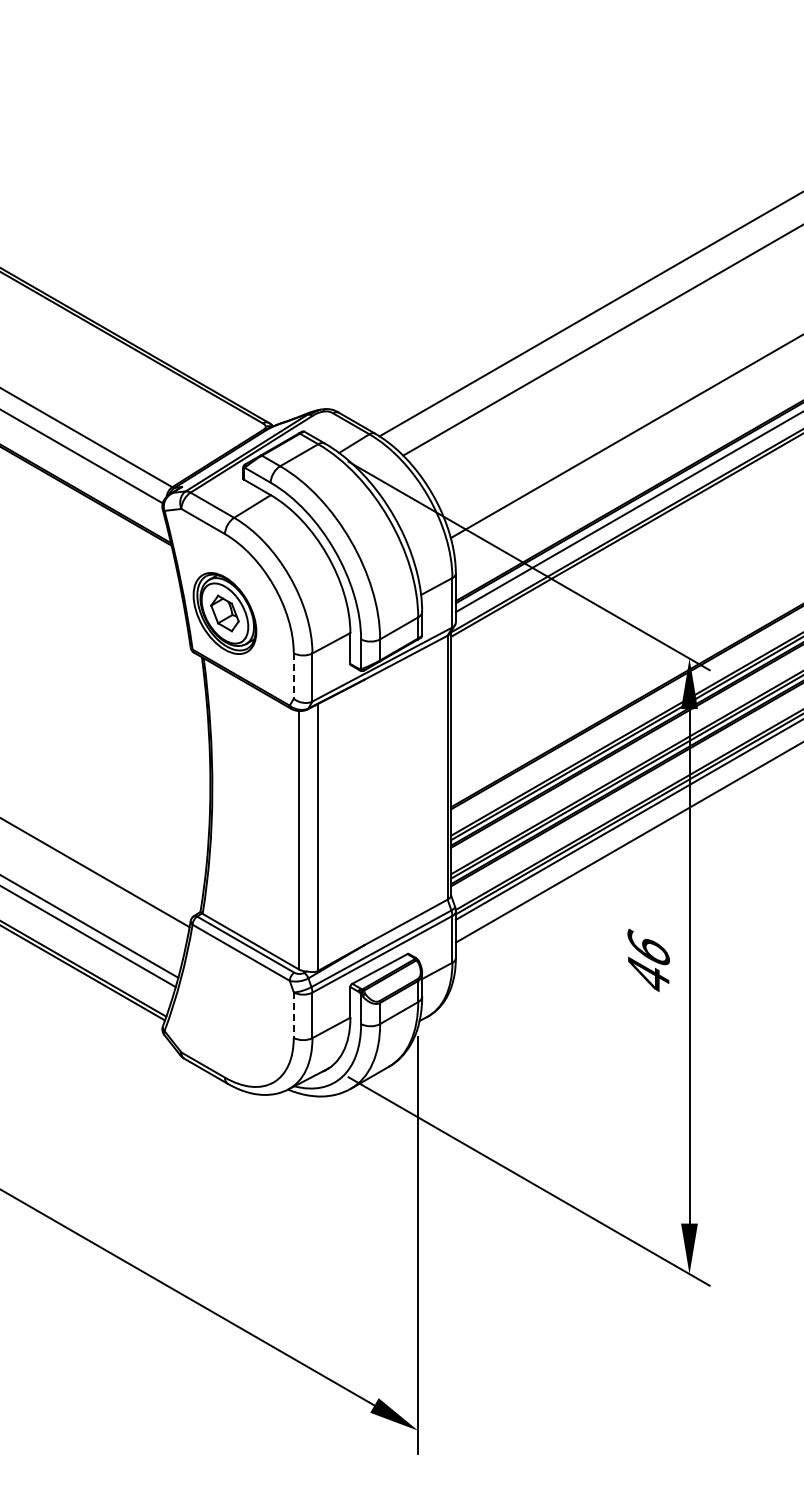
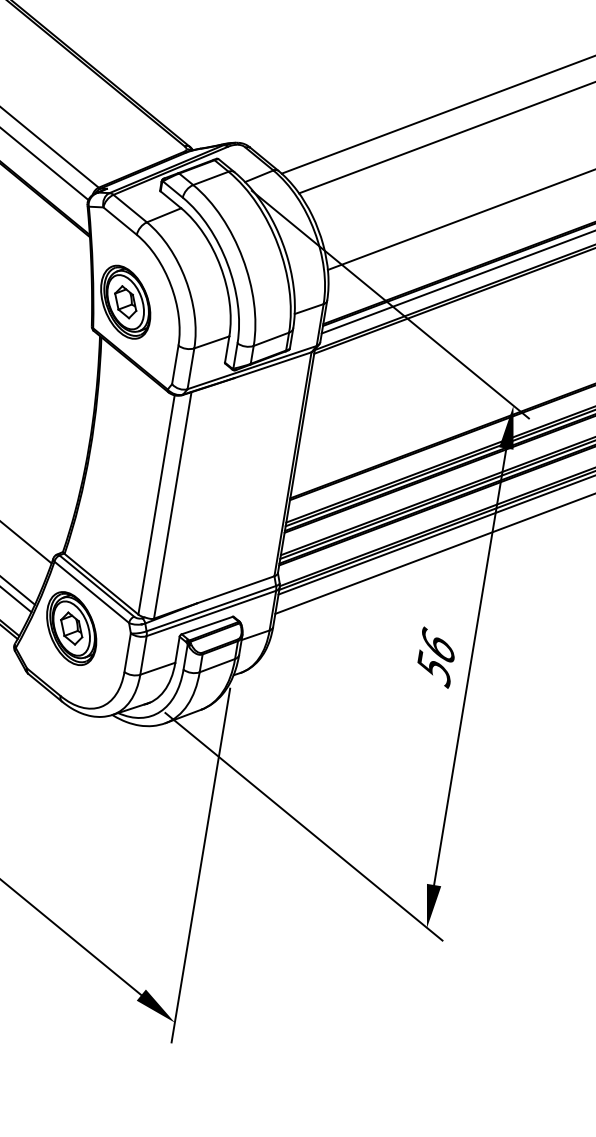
line: (293, 675) -> (175, 364), dashed -> solid
text: (649, 975) -> (435, 668), 46 -> 56
part: (224, 997) -> (71, 627), added
line: (293, 1015) -> (127, 652), dashed -> solid

